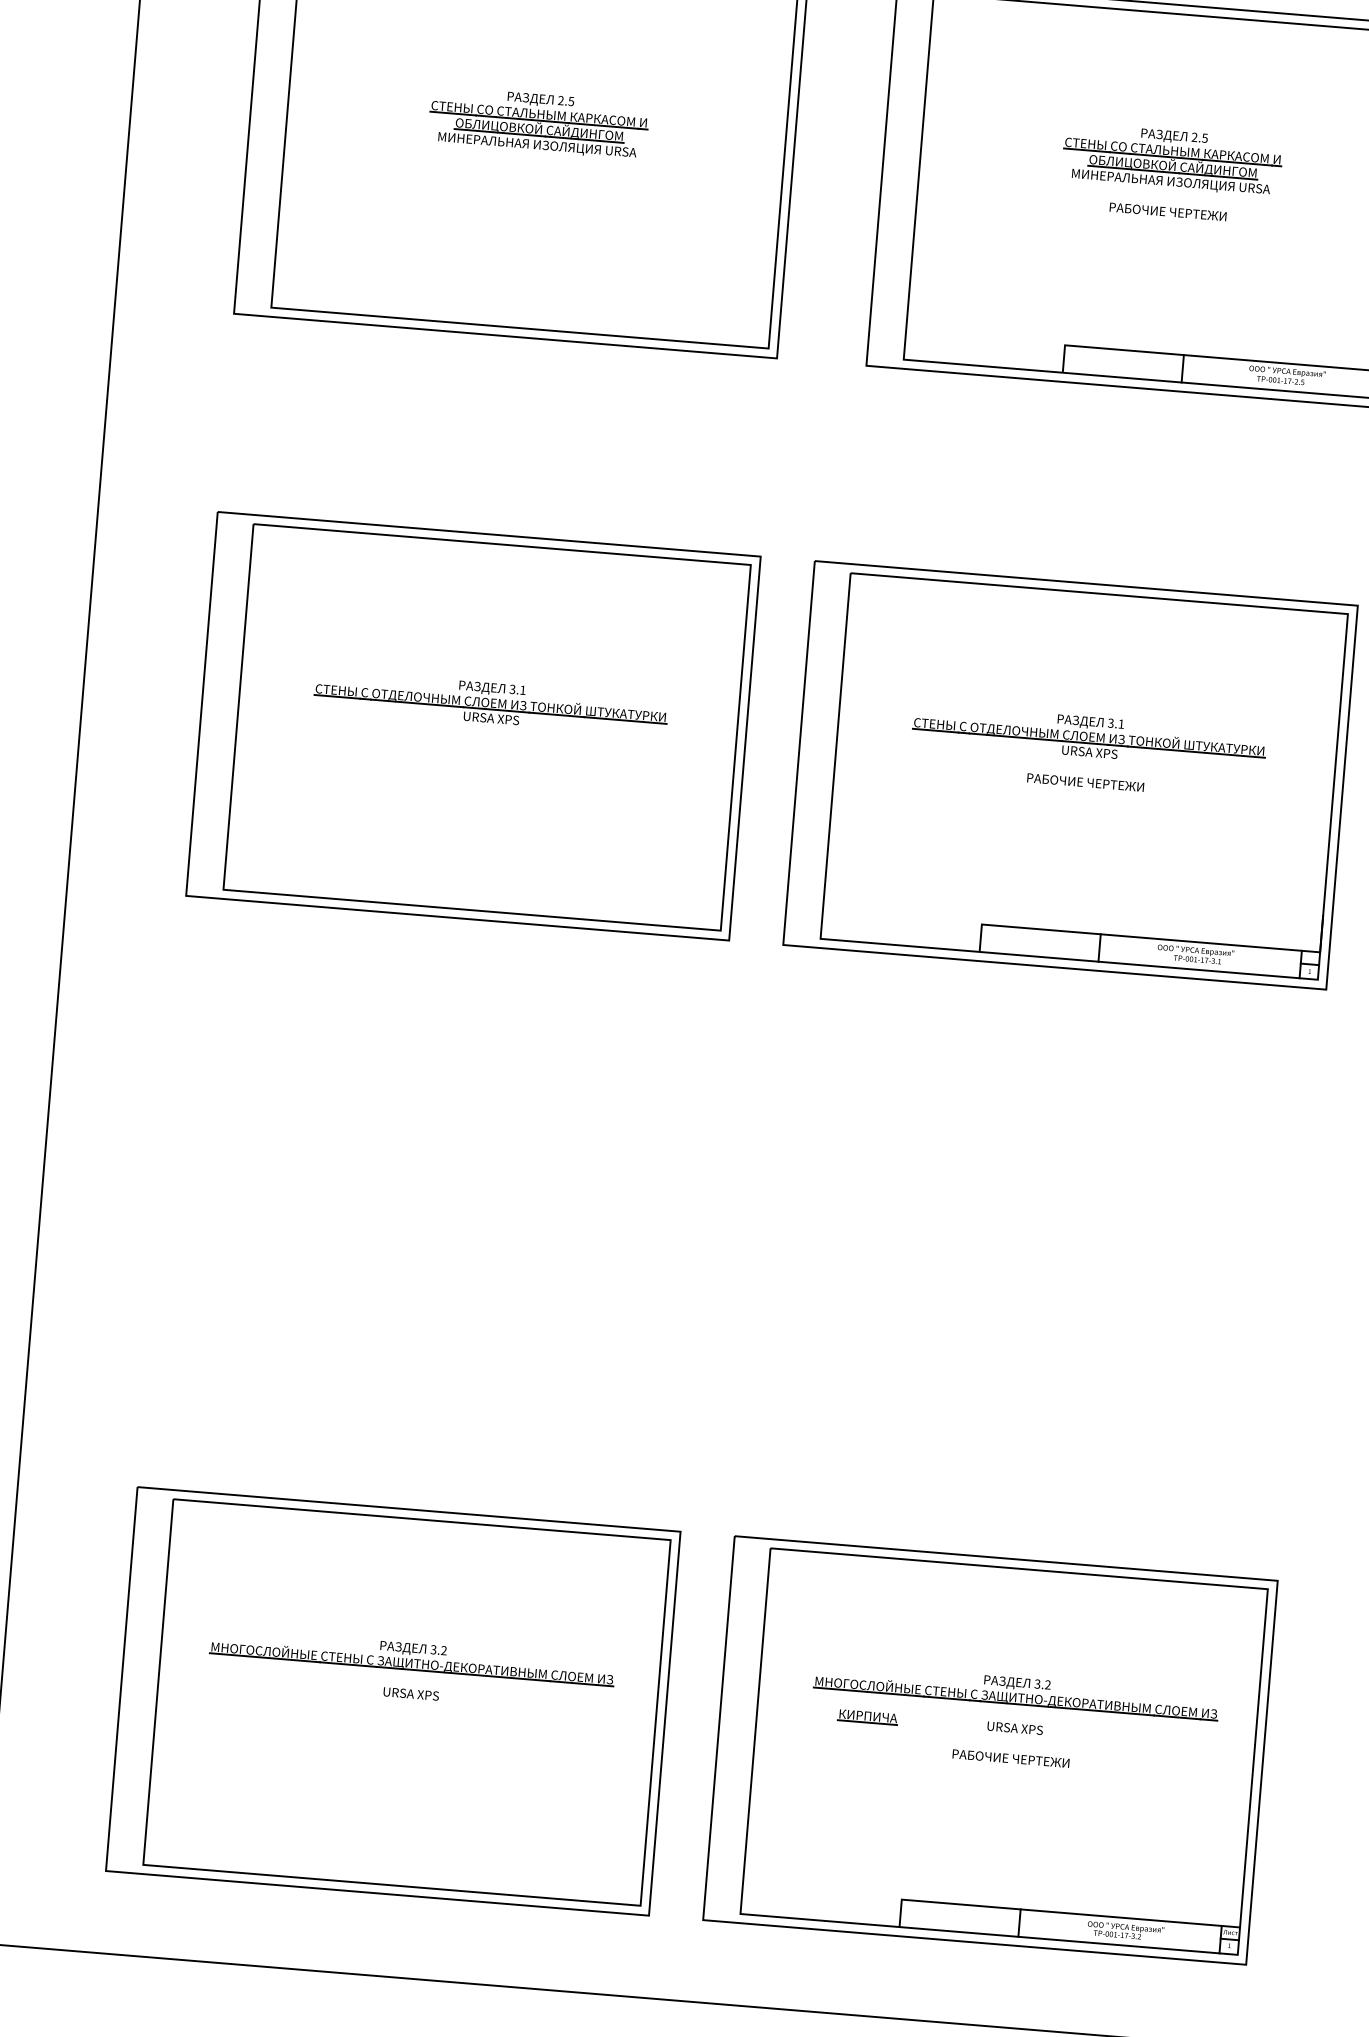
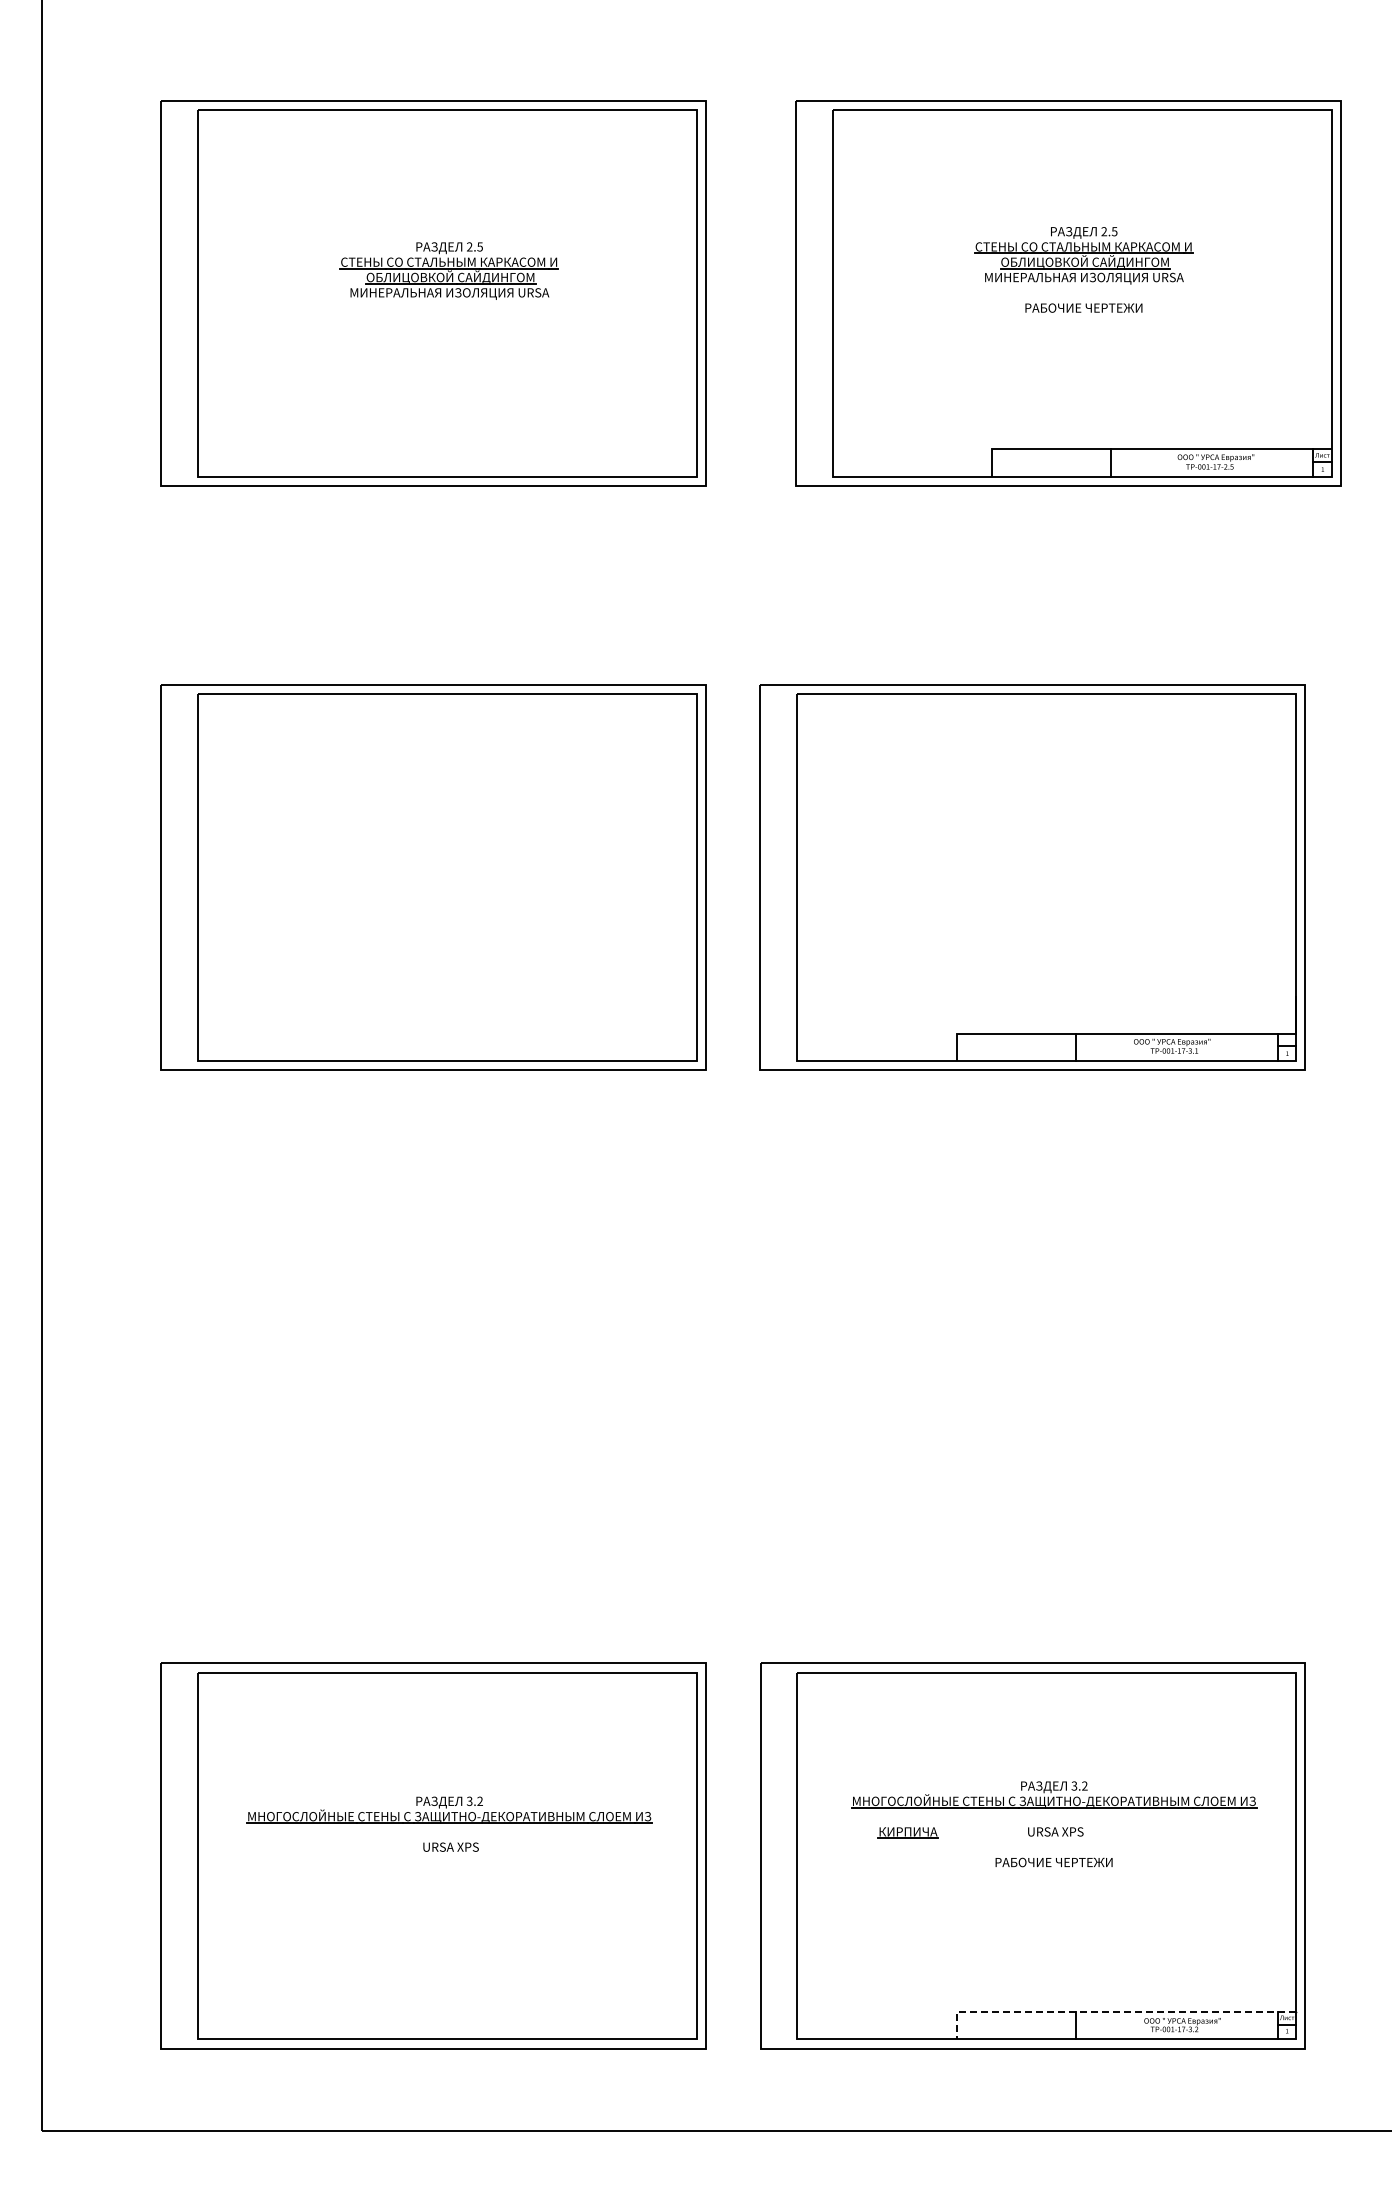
part: (491, 702) -> (449, 852), removed
part: (1088, 751) -> (1048, 852), removed
line: (1057, 1911) -> (1112, 2011), solid -> dashed

